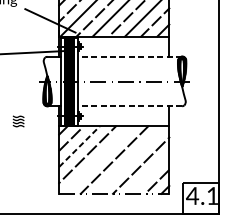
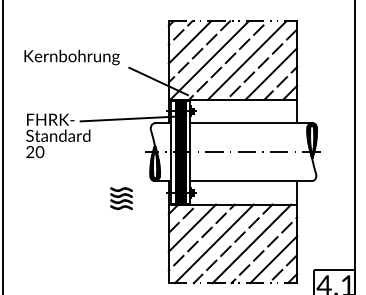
line: (130, 56) -> (251, 123), dashed -> solid
line: (130, 106) -> (251, 181), dashed -> solid
part: (18, 121) -> (121, 198), size x1.67
line: (79, 146) -> (192, 227), dashed -> solid
line: (98, 159) -> (214, 243), added
line: (130, 159) -> (251, 243), added
line: (149, 173) -> (273, 259), added

